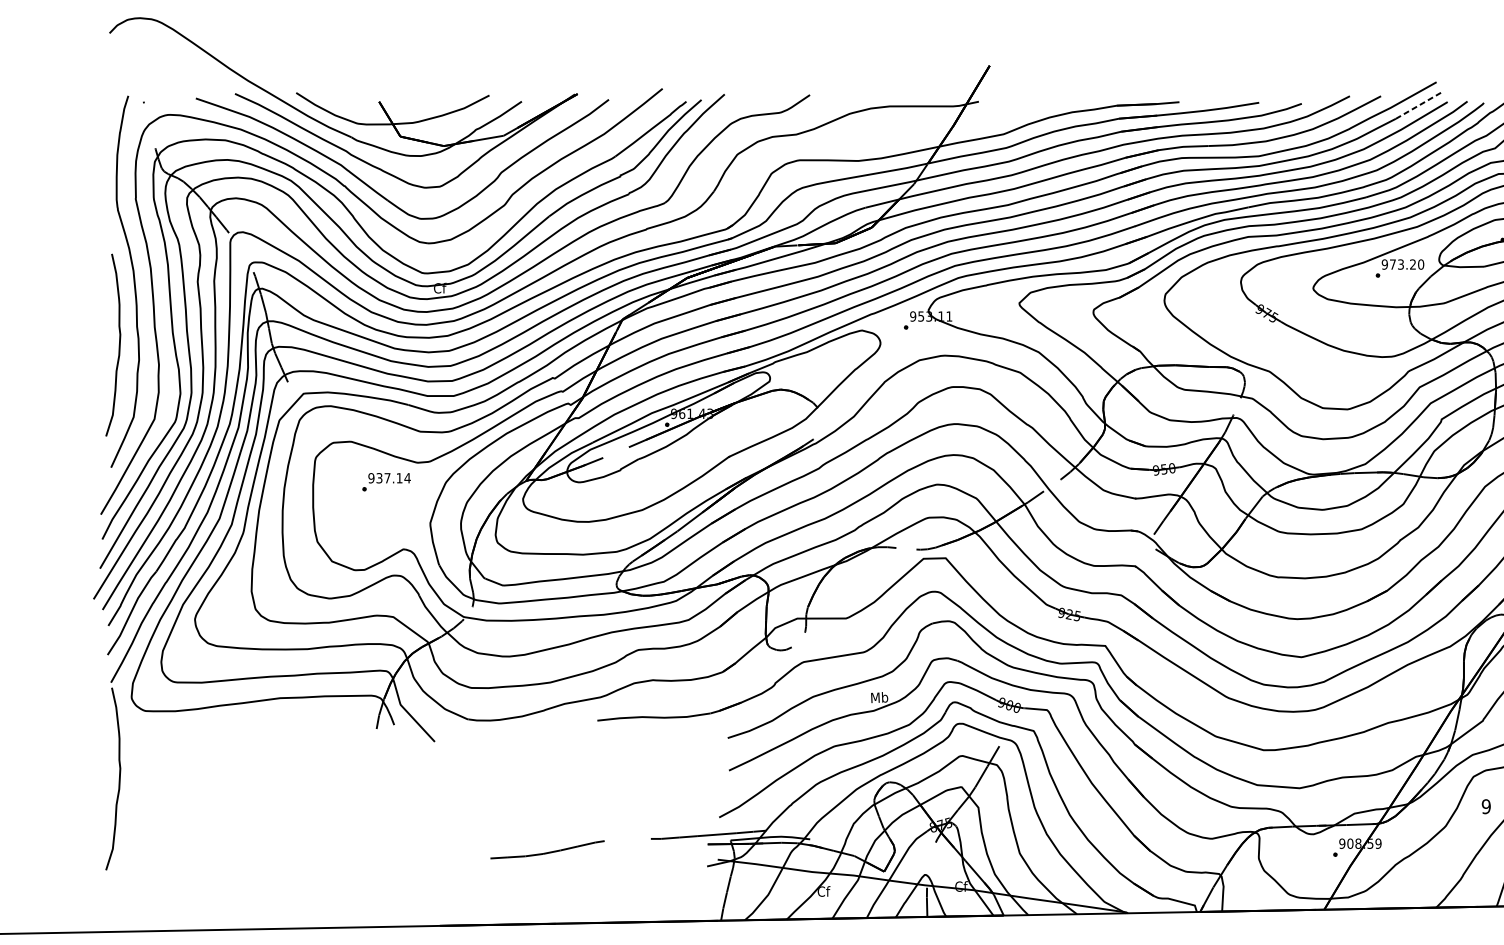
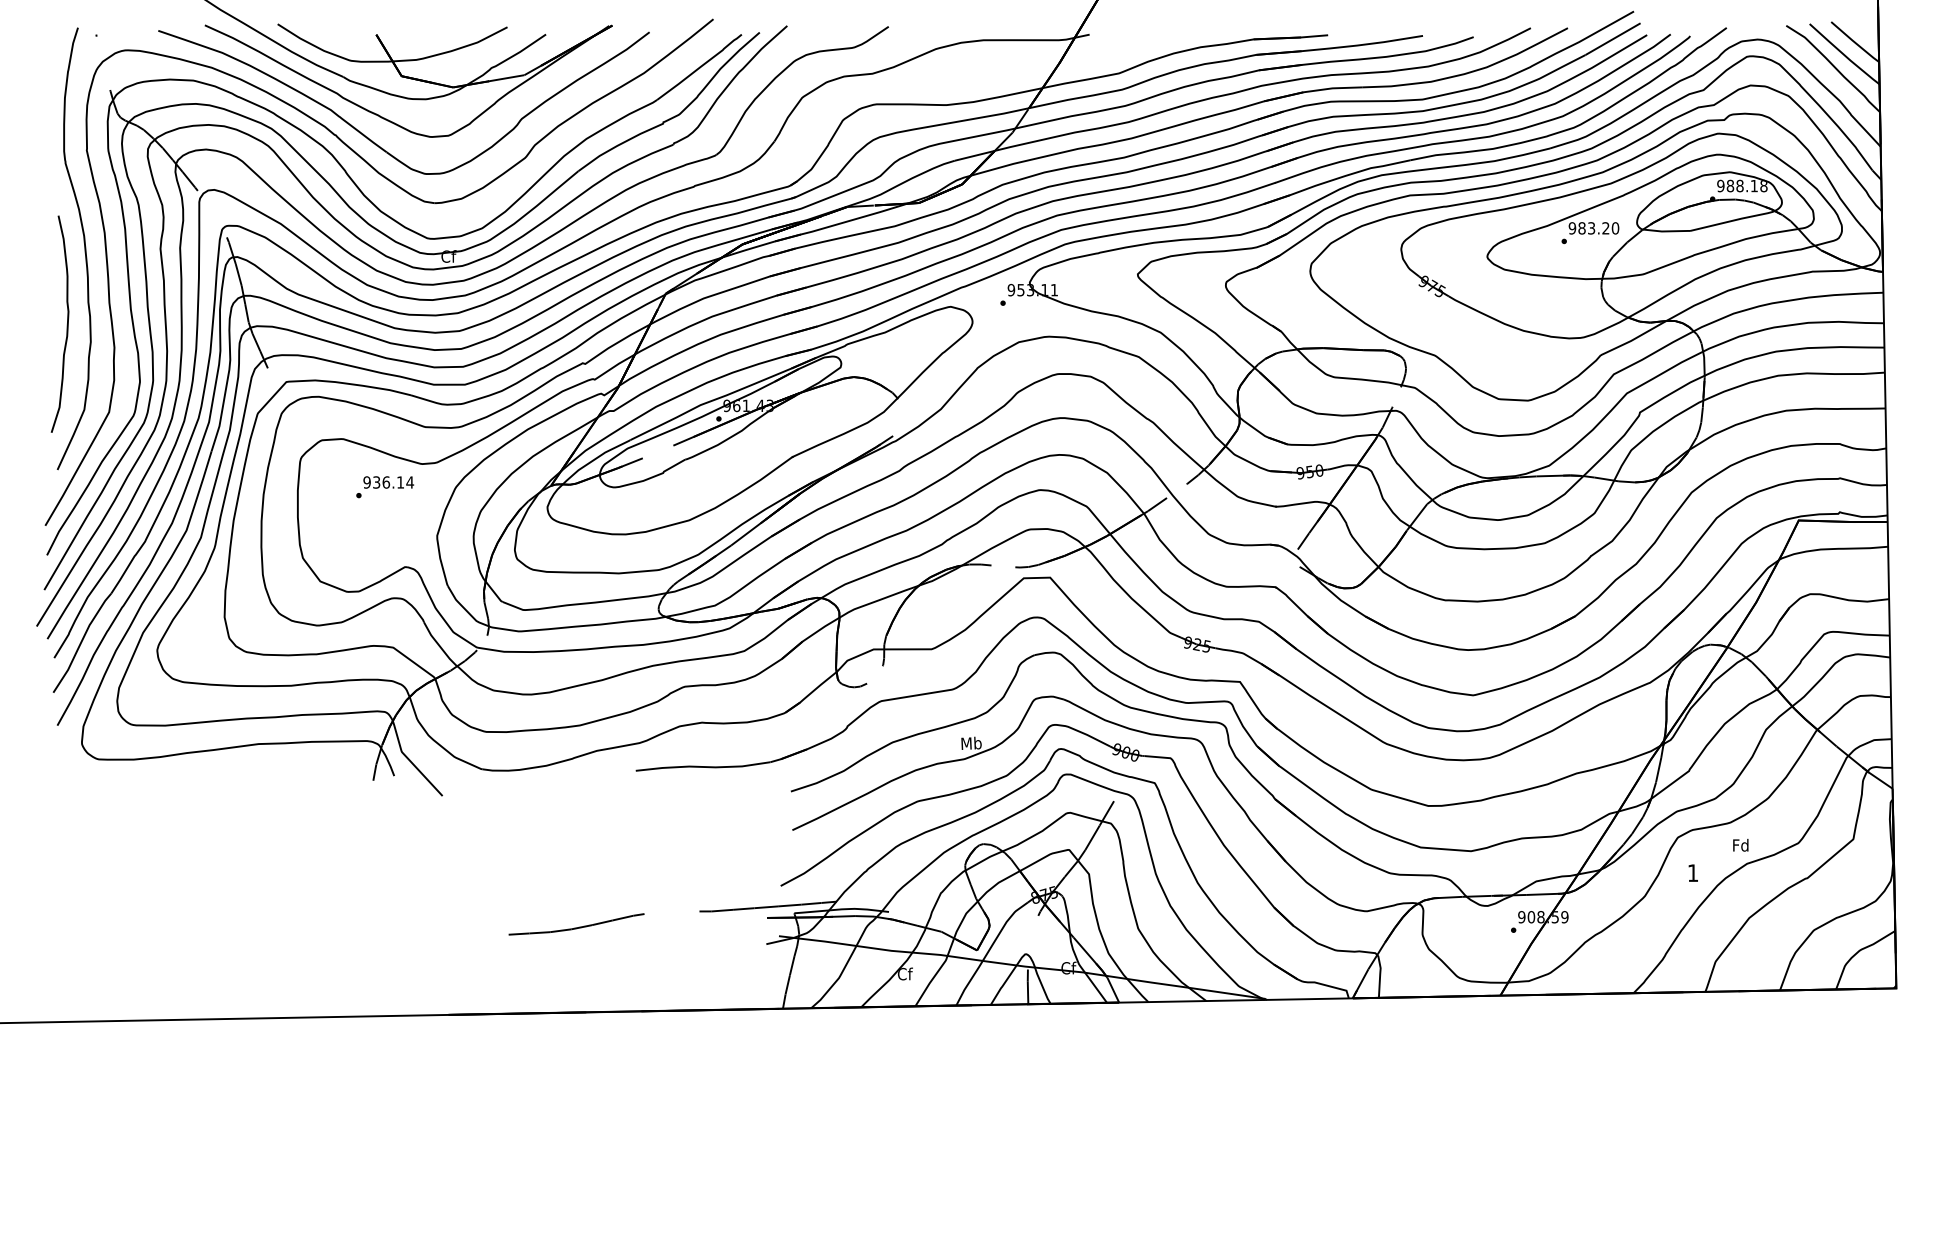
line: (1419, 105) -> (1613, 39), dashed -> solid
text: (1392, 264) -> (1581, 228), 973.20 -> 983.20
text: (387, 478) -> (386, 482), 937.14 -> 936.14
curve: (118, 779) -> (66, 840), removed
text: (1485, 807) -> (1692, 873), 9 -> 1

